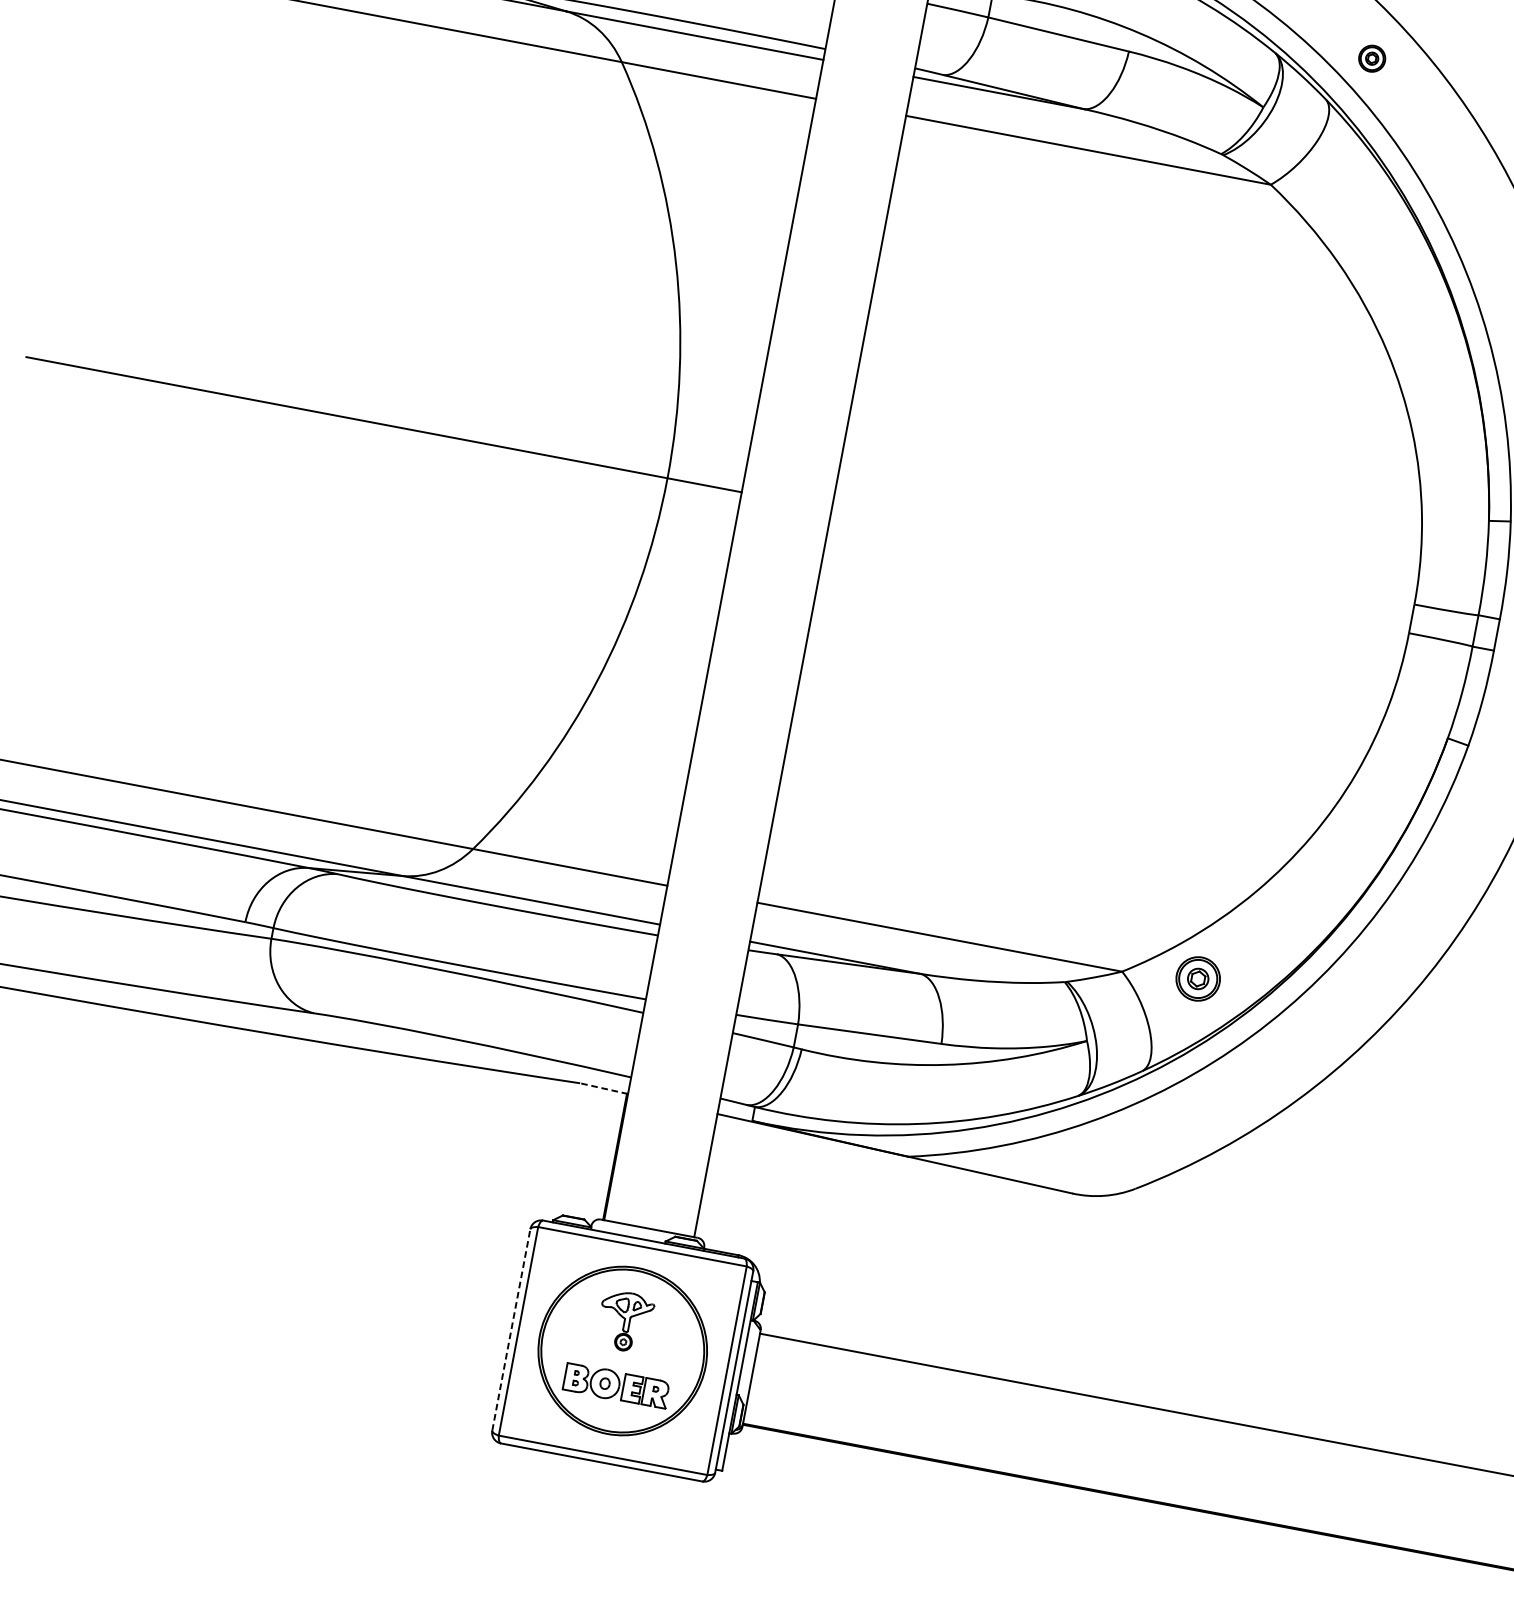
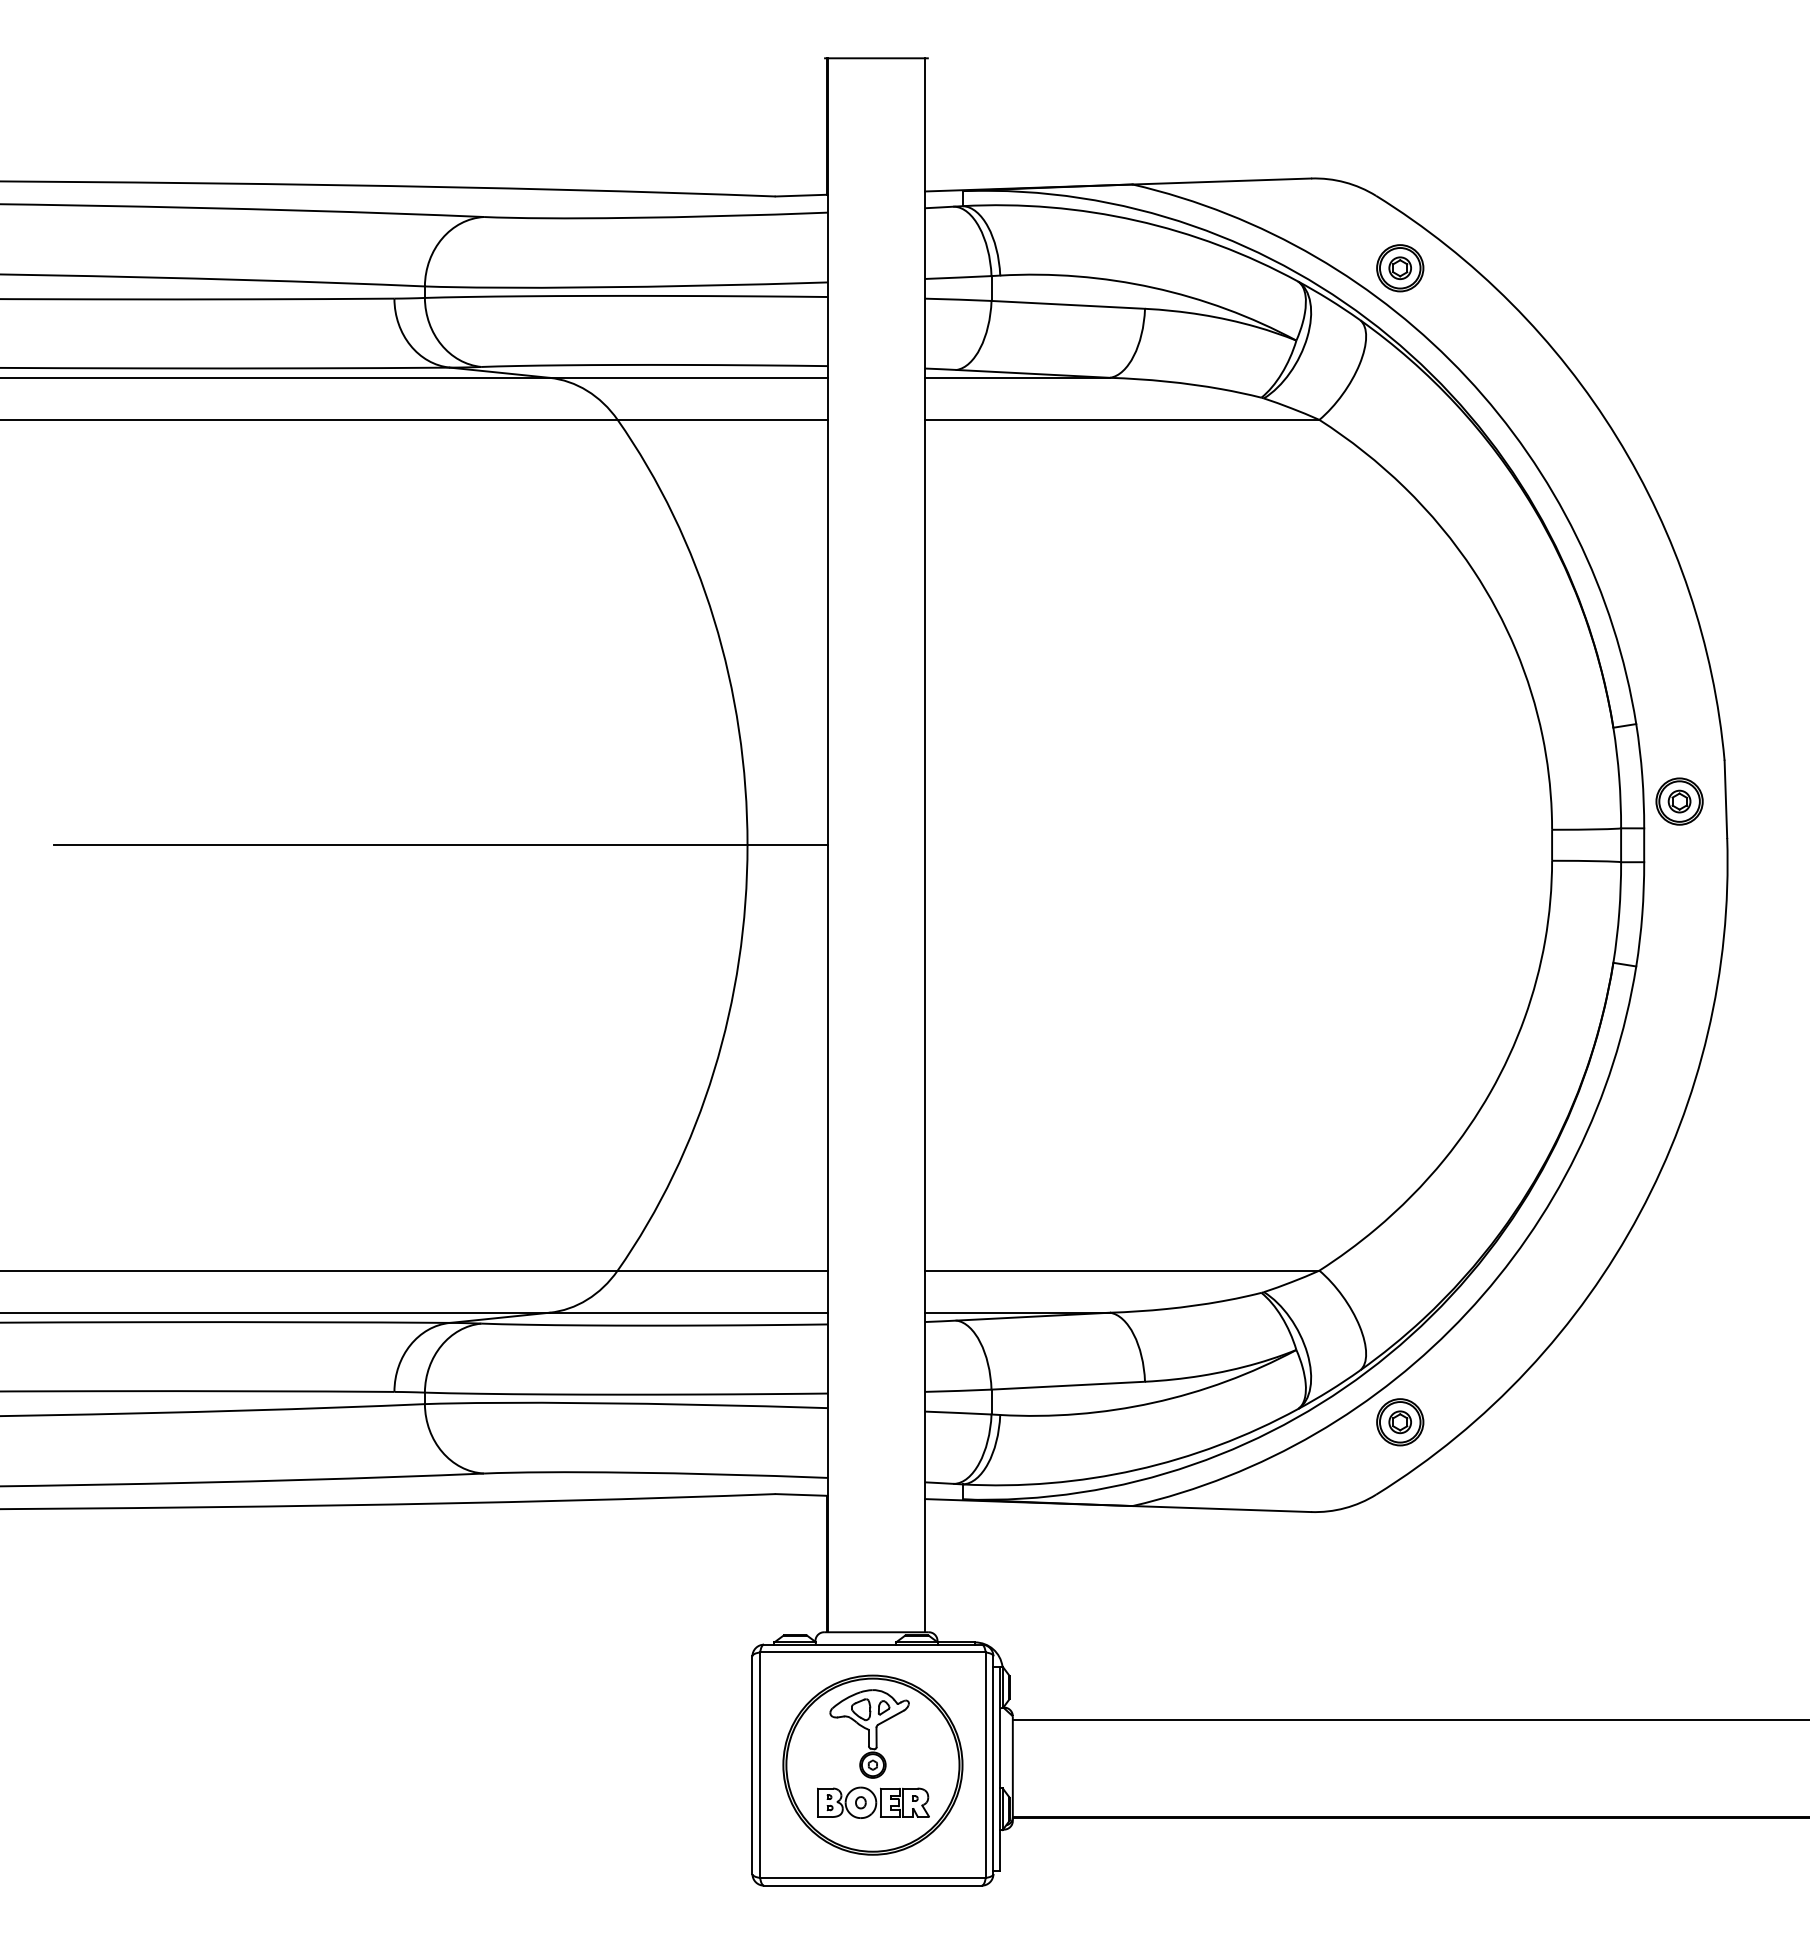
part: (1372, 58) -> (1400, 268), size x1.67
part: (1198, 979) -> (1400, 1422), moved
line: (604, 1088) -> (801, 1494), dashed -> solid
part: (625, 1321) -> (869, 1733), size x1.43
line: (511, 1330) -> (752, 1765), dashed -> solid

